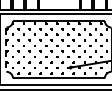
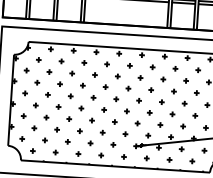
line: (6, 50) -> (11, 101), dashed -> solid

